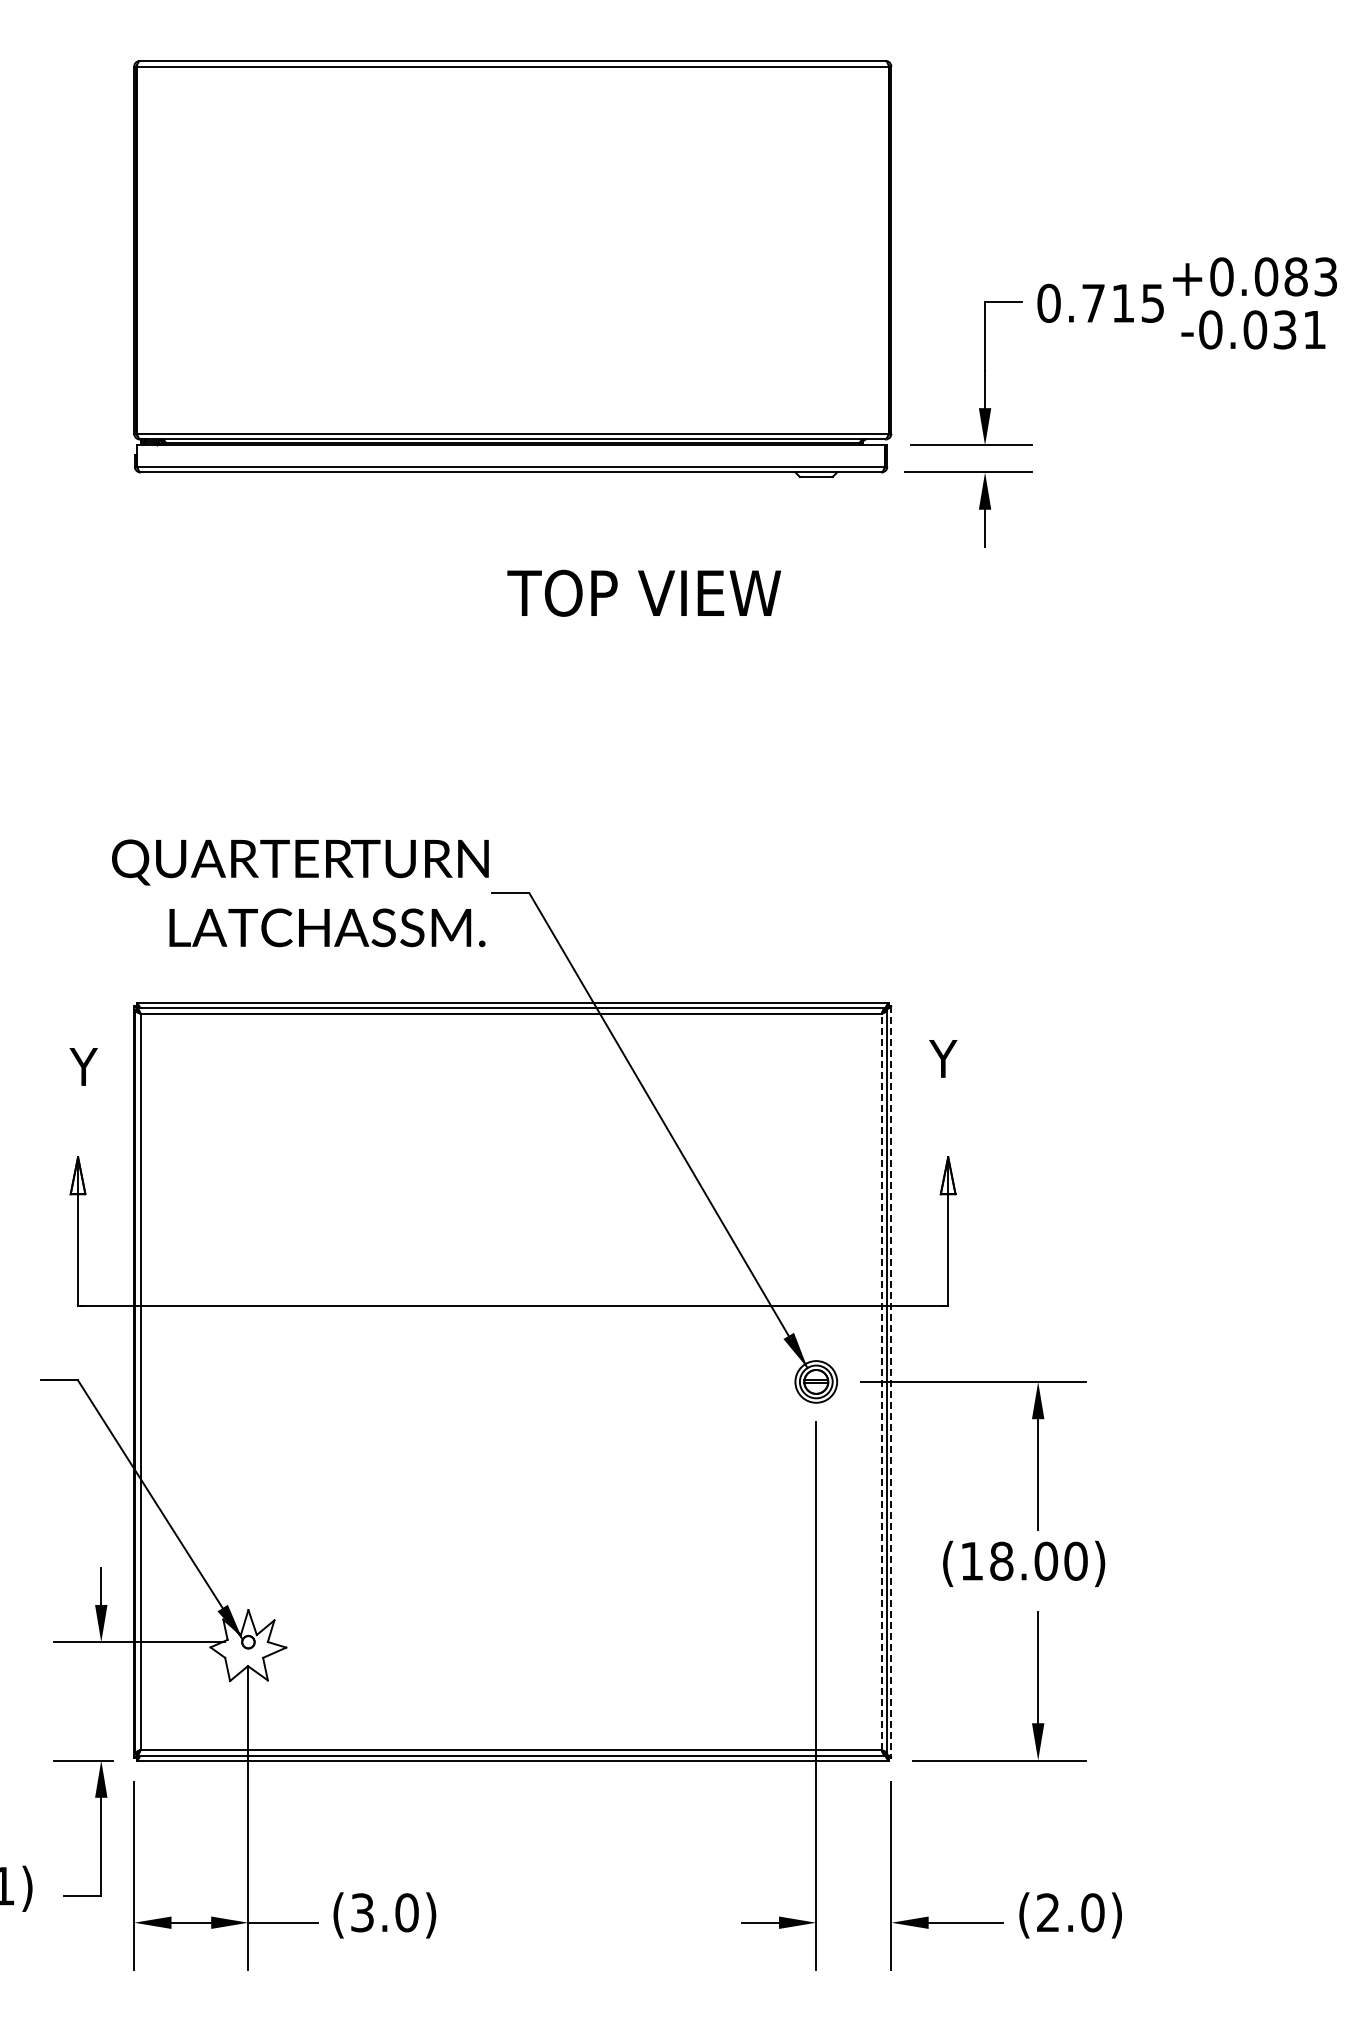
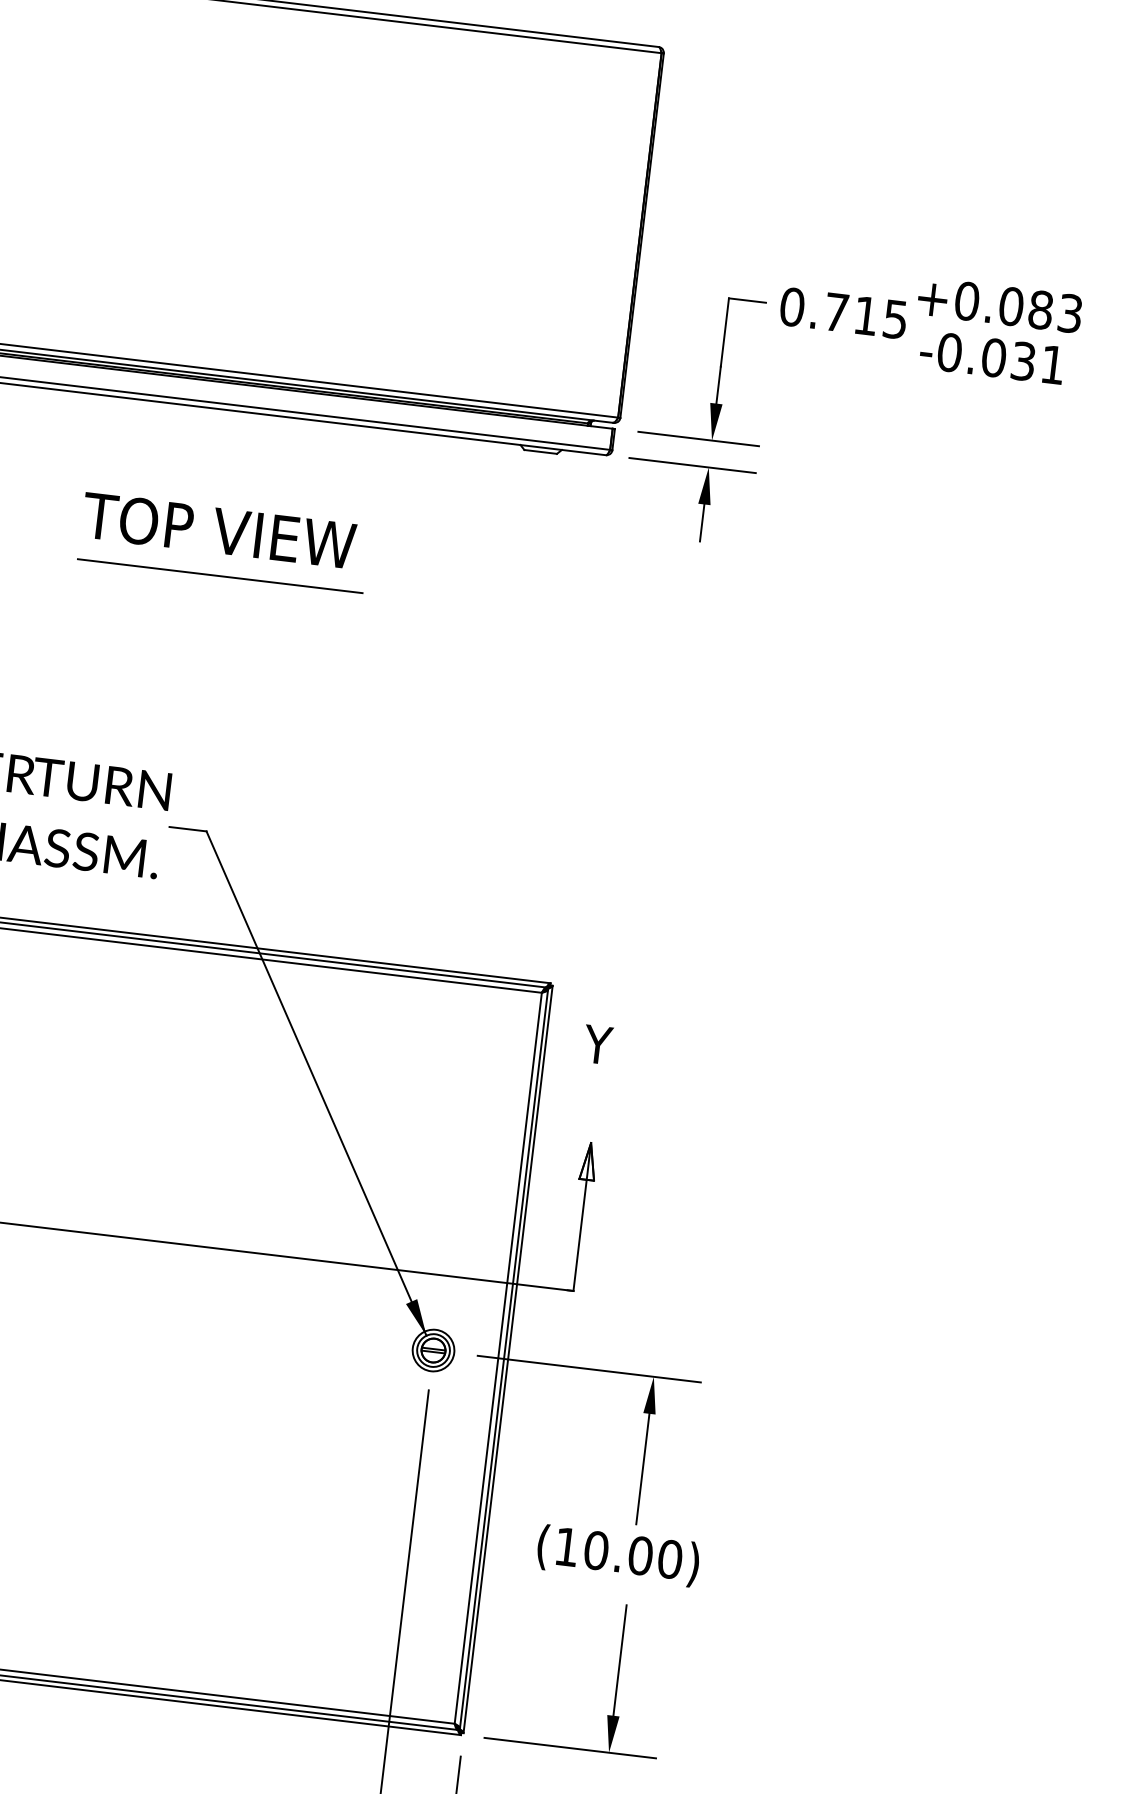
text: (644, 592) -> (219, 529), moved
line: (512, 638) -> (219, 576), added
line: (881, 1381) -> (498, 1357), dashed -> solid
line: (891, 1382) -> (508, 1360), dashed -> solid
text: (1001, 1561) -> (596, 1550), (18.00) -> (10.00)

